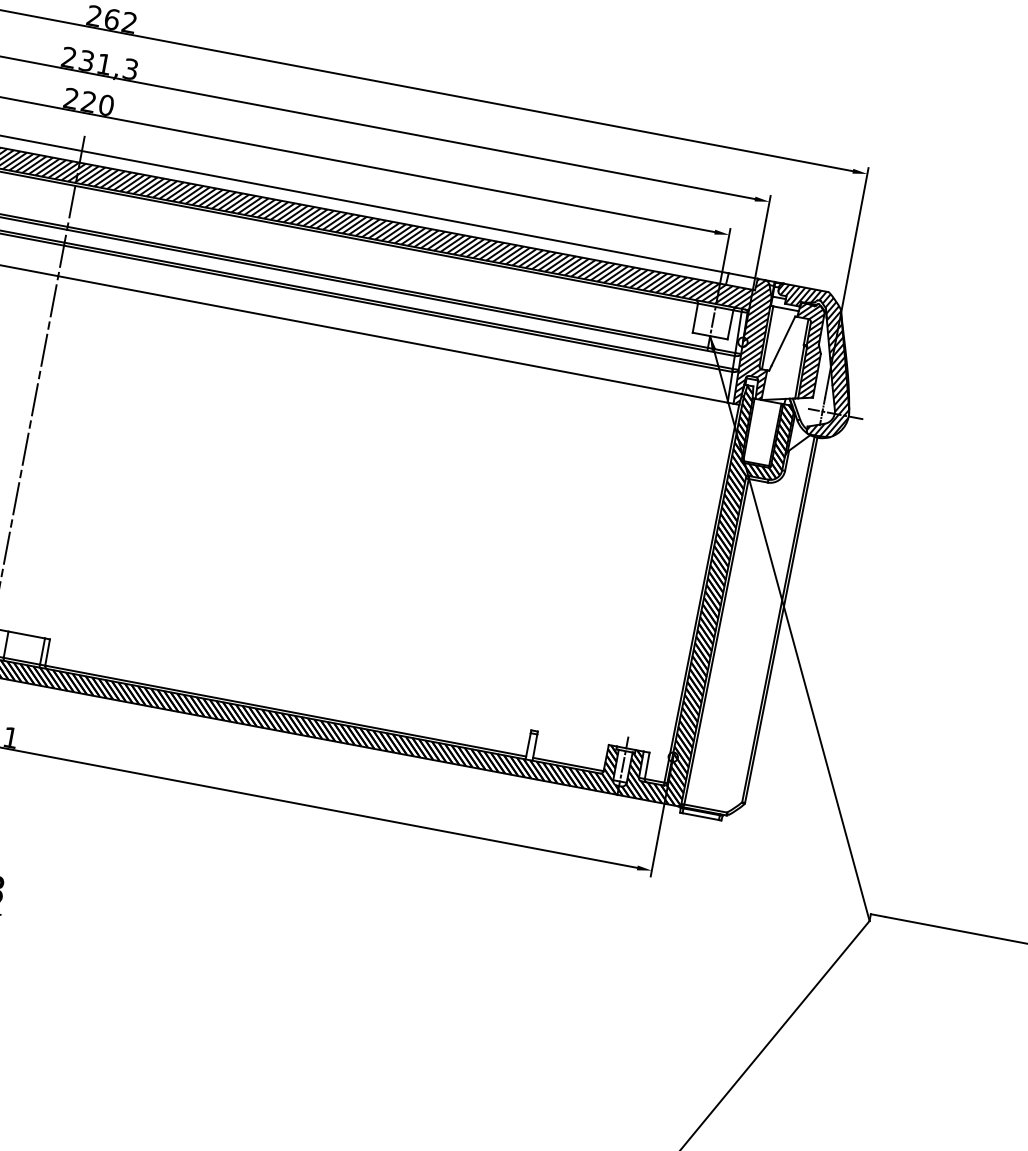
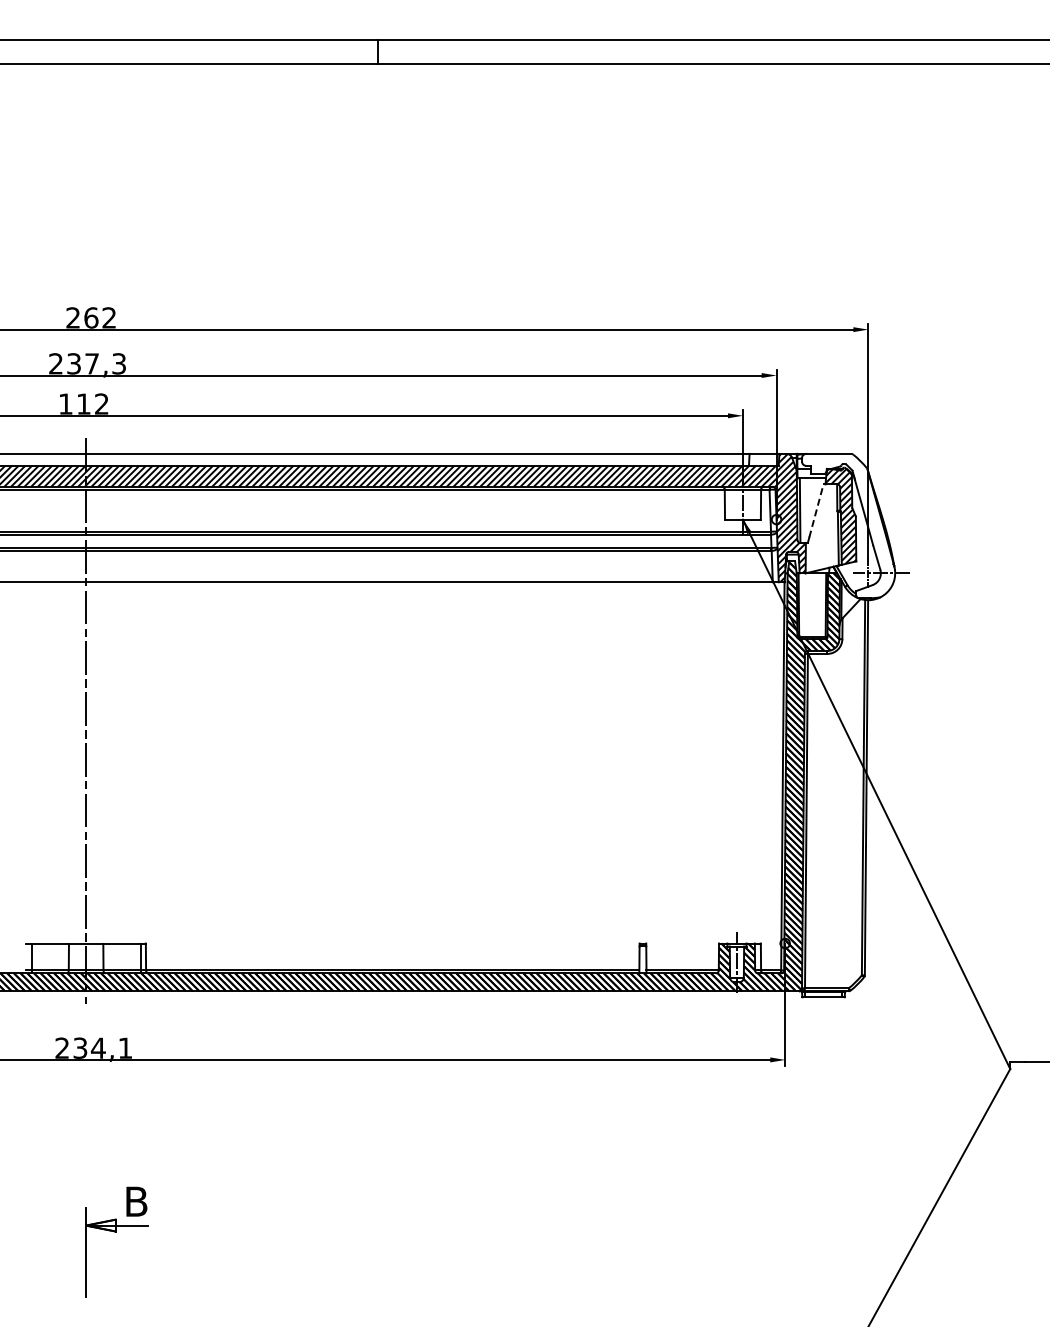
text: (103, 63) -> (91, 363), 231,3 -> 237,3
text: (89, 101) -> (84, 403), 220 -> 112
line: (783, 340) -> (816, 510), solid -> dashed
hatch: (812, 361) -> (848, 525), removed

